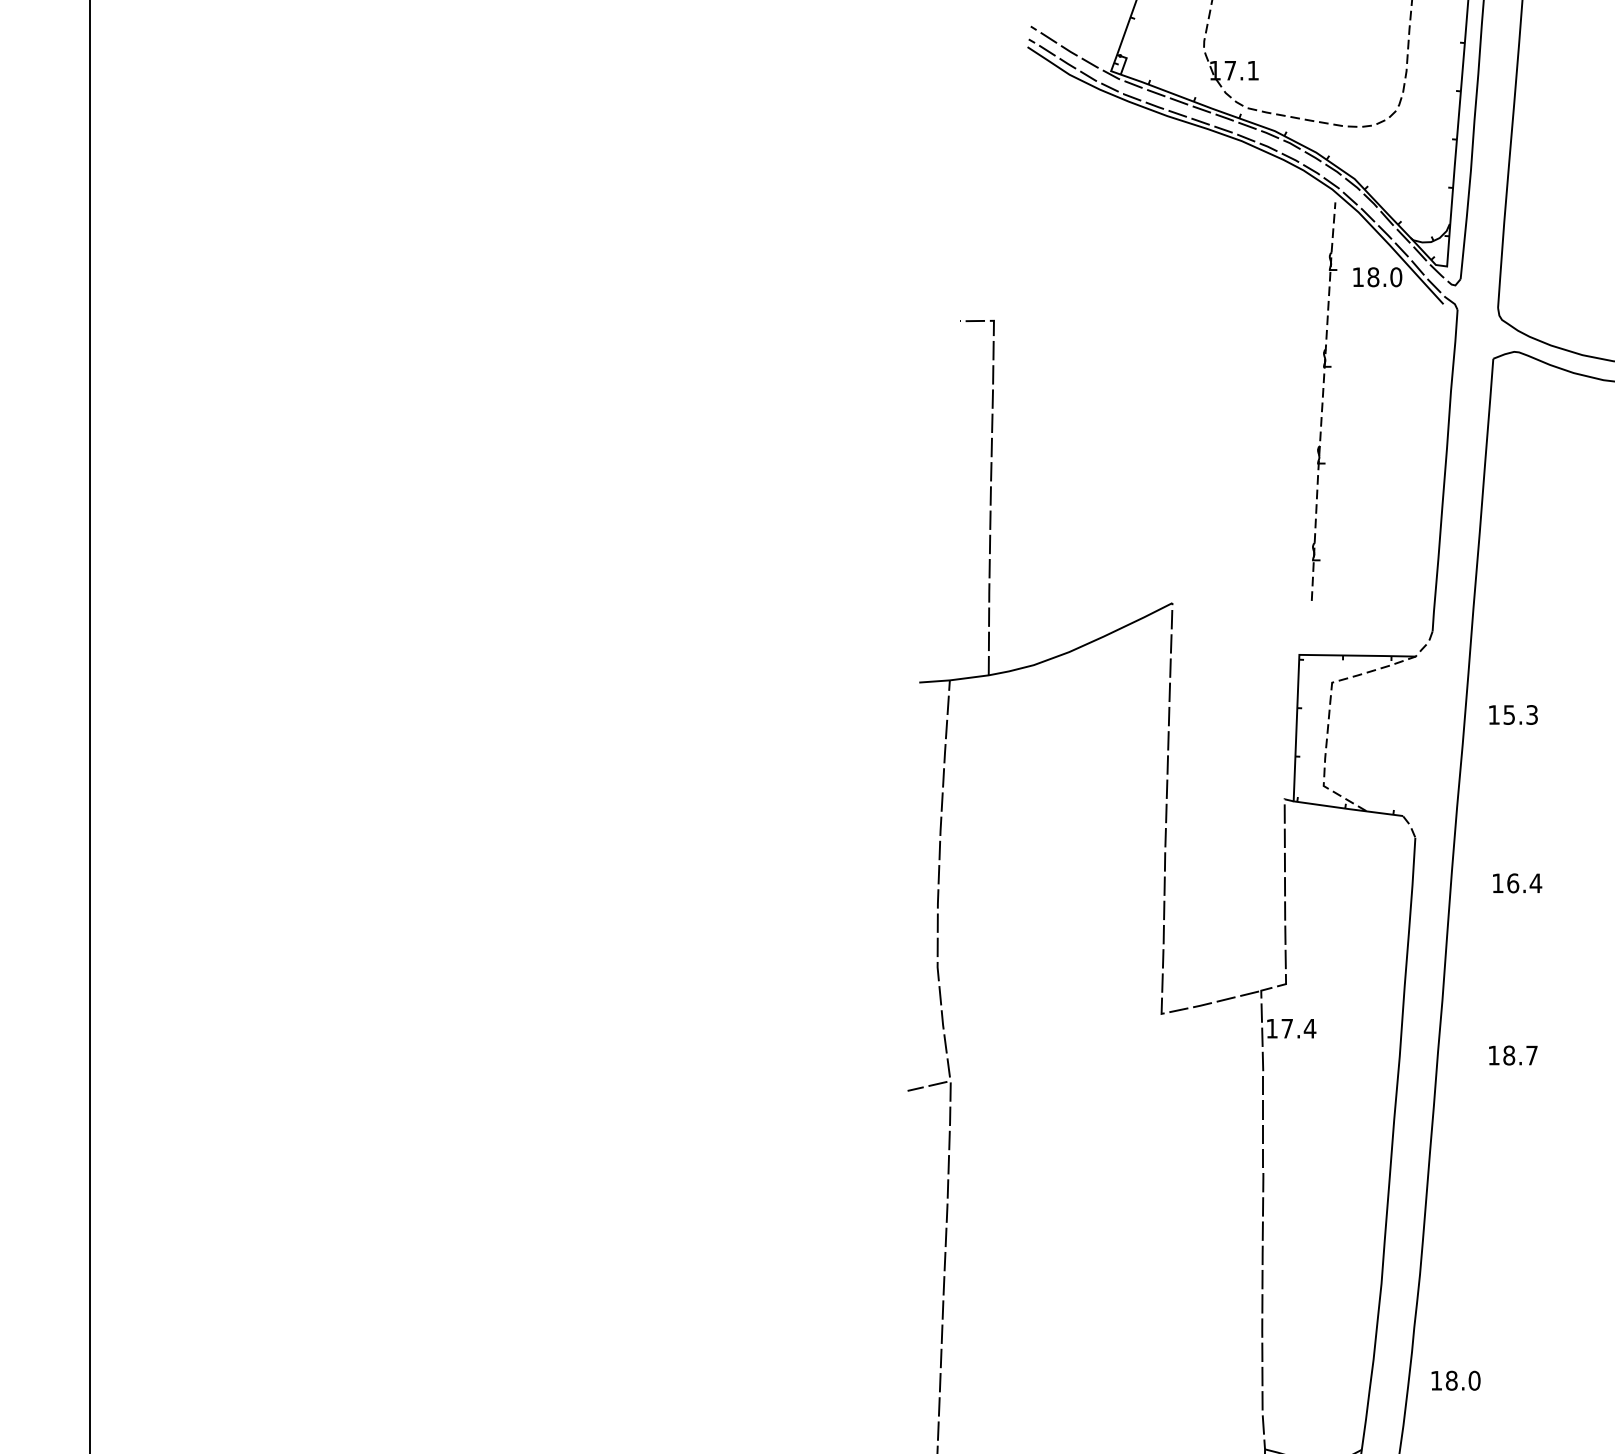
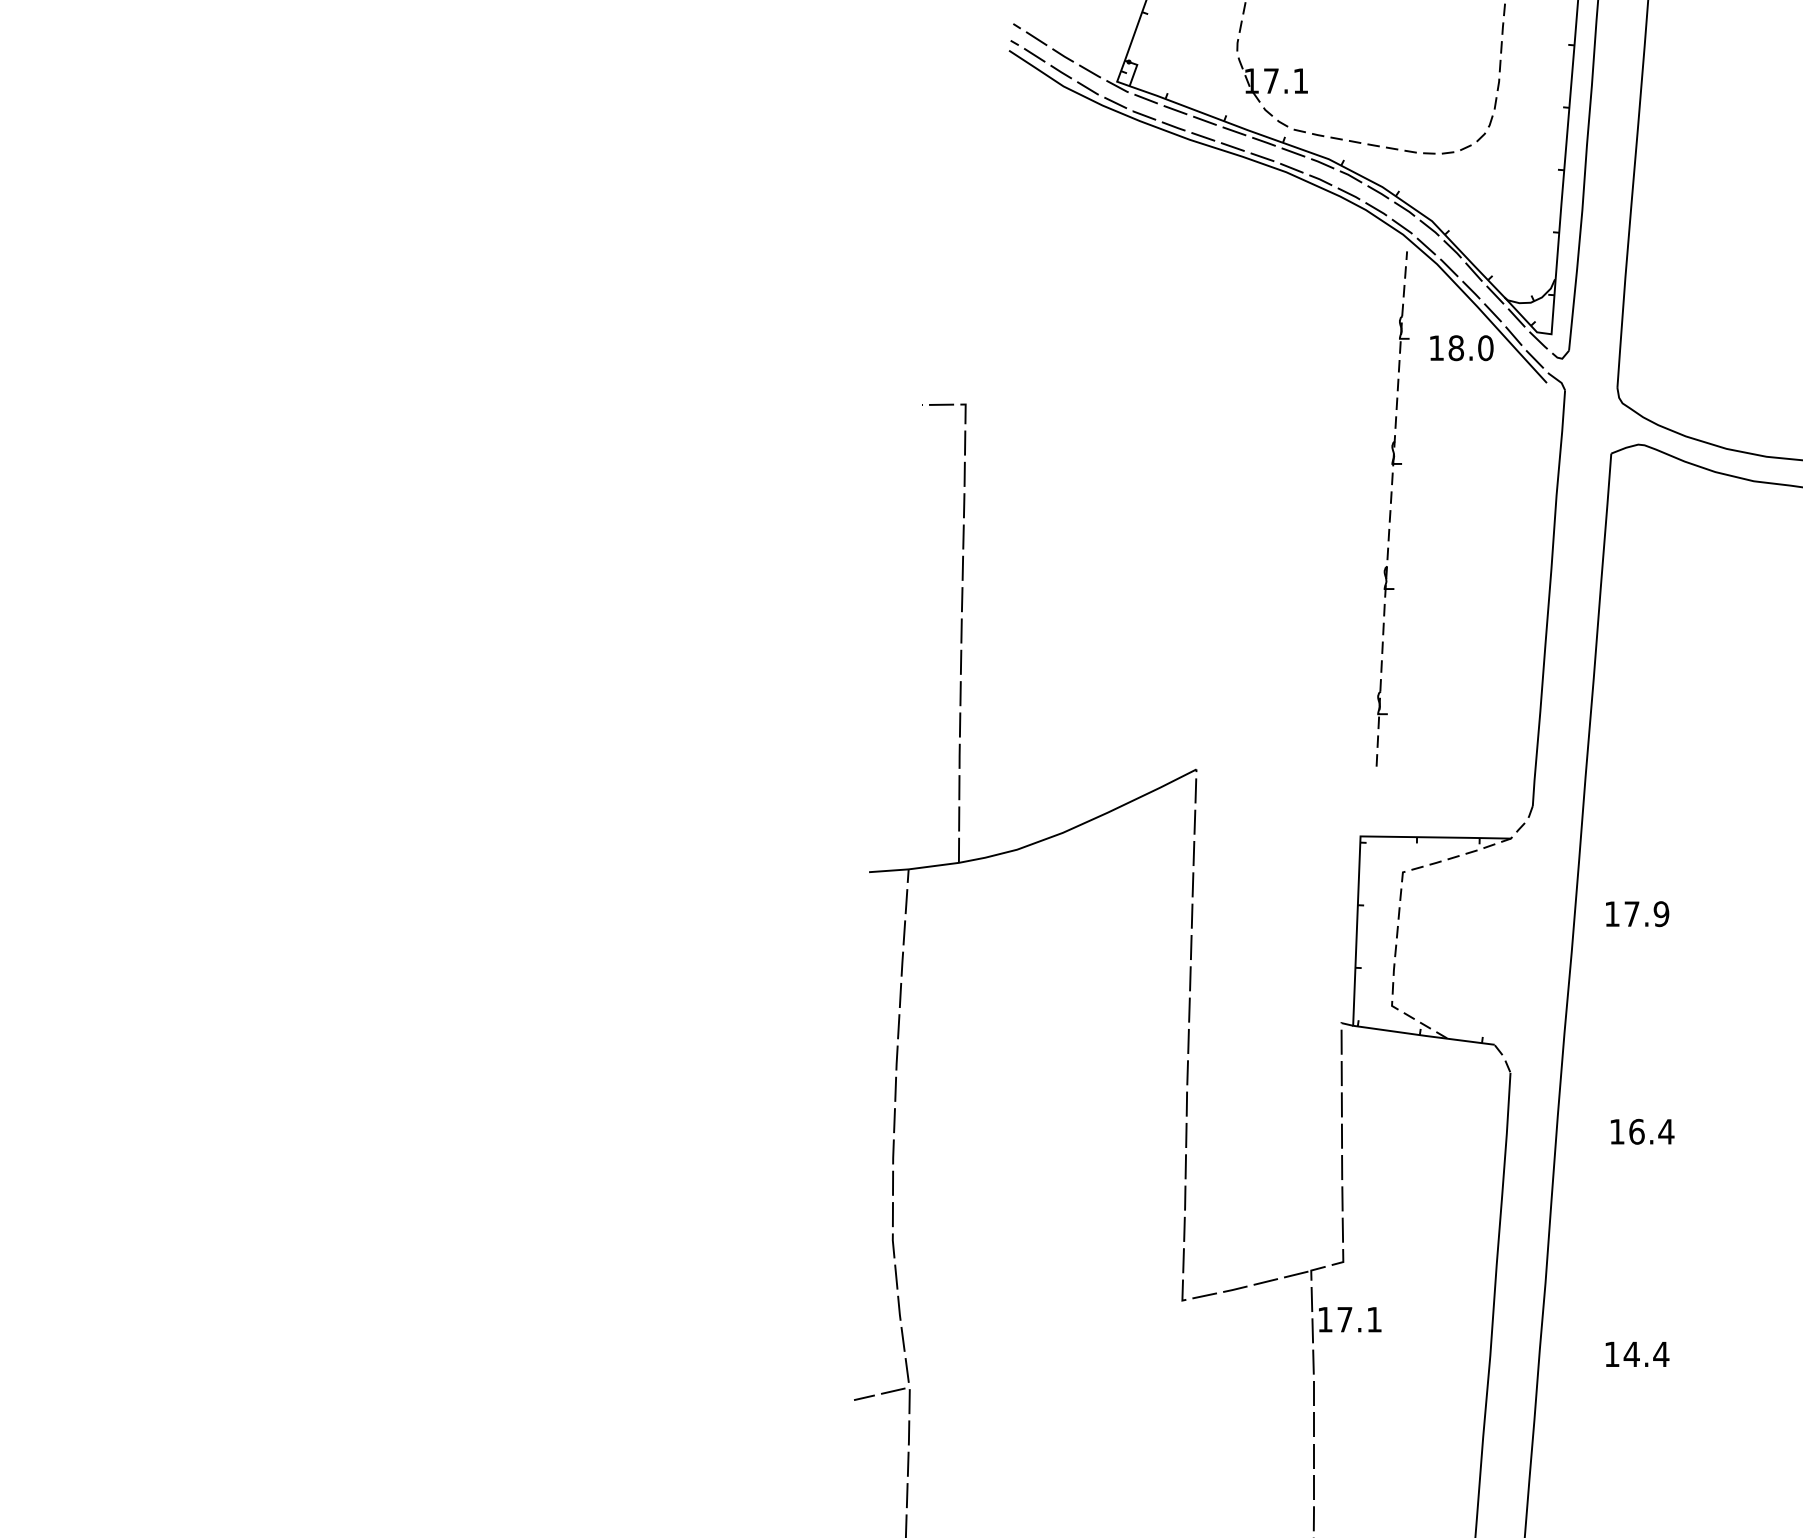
text: (1520, 714) -> (1646, 913), 15.3 -> 17.9
text: (1309, 1028) -> (1373, 1319), 17.4 -> 17.1
text: (1520, 1055) -> (1646, 1354), 18.7 -> 14.4

